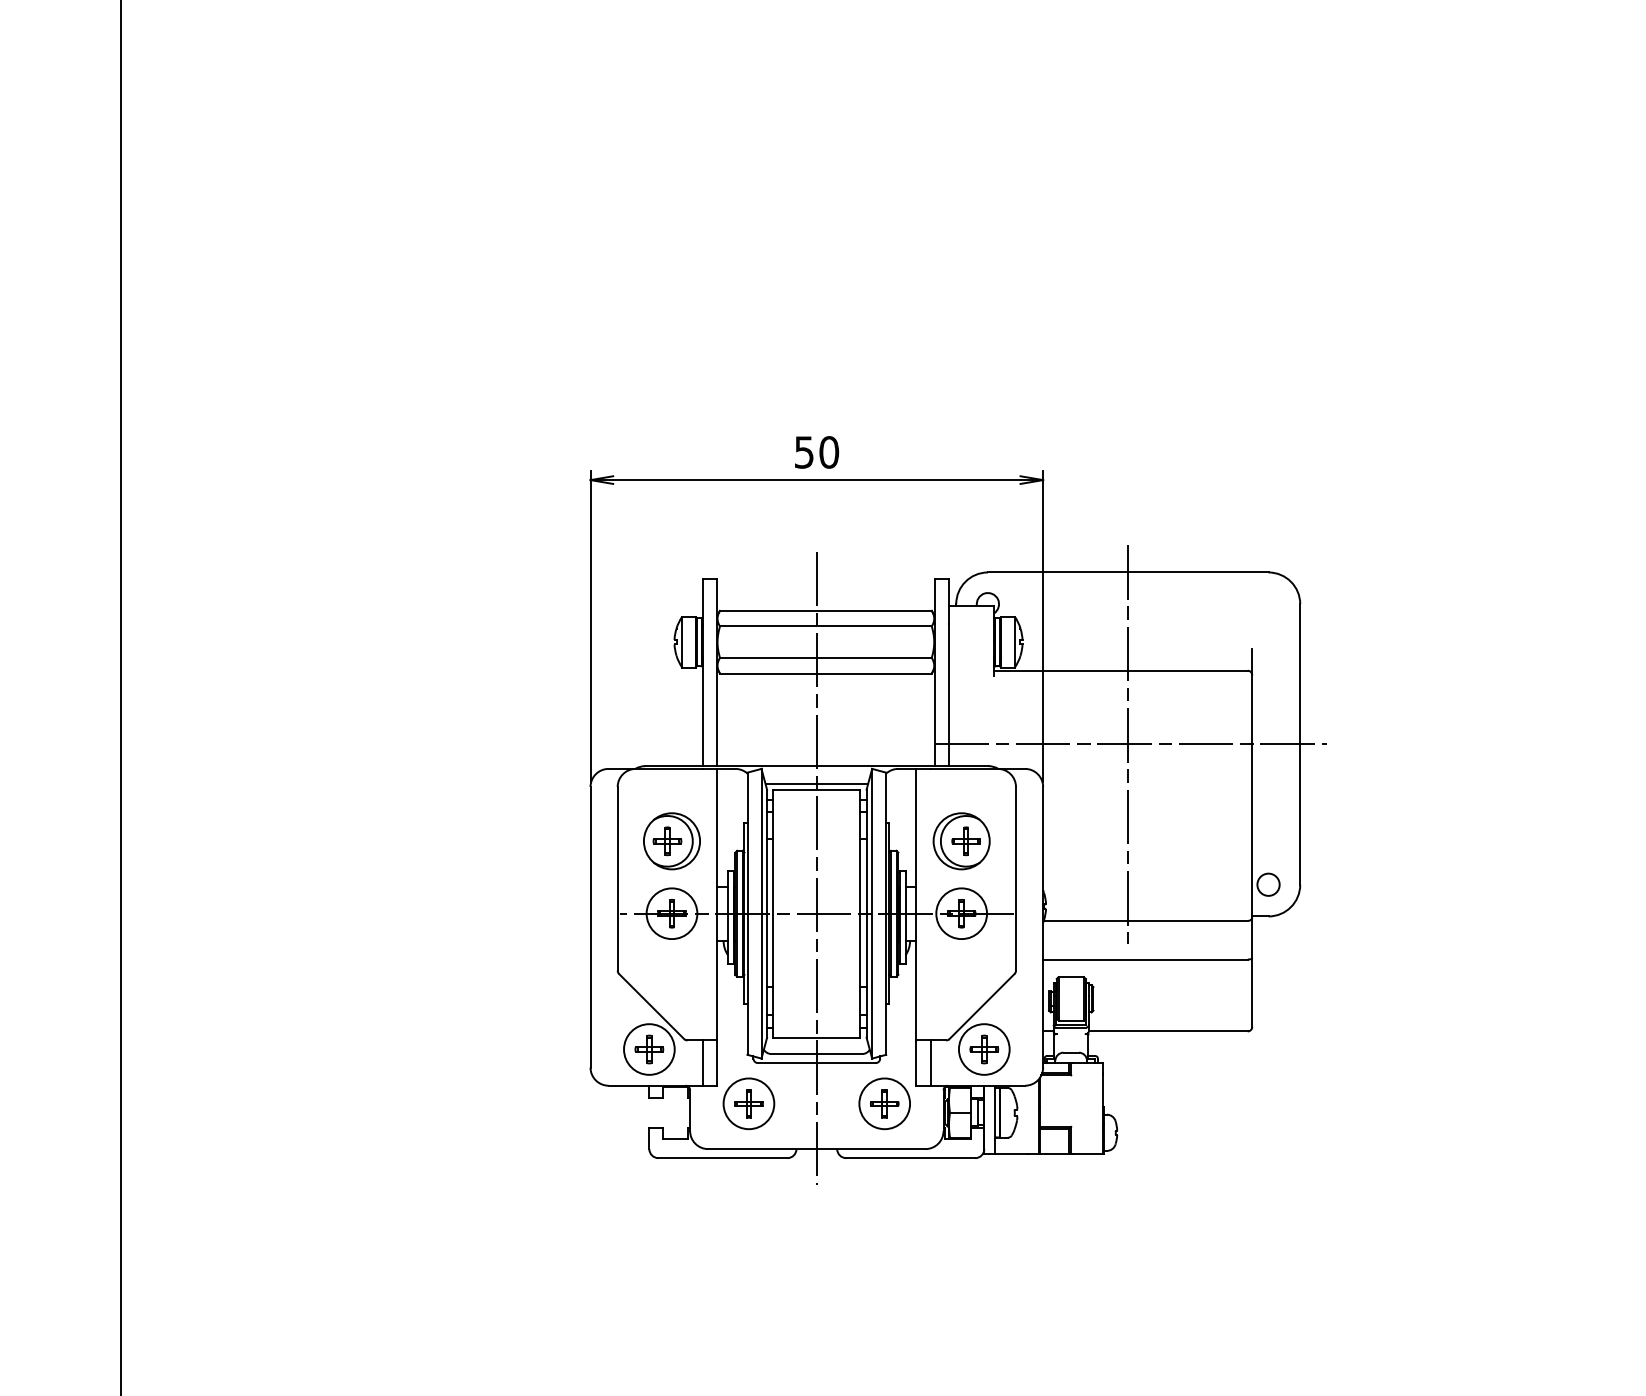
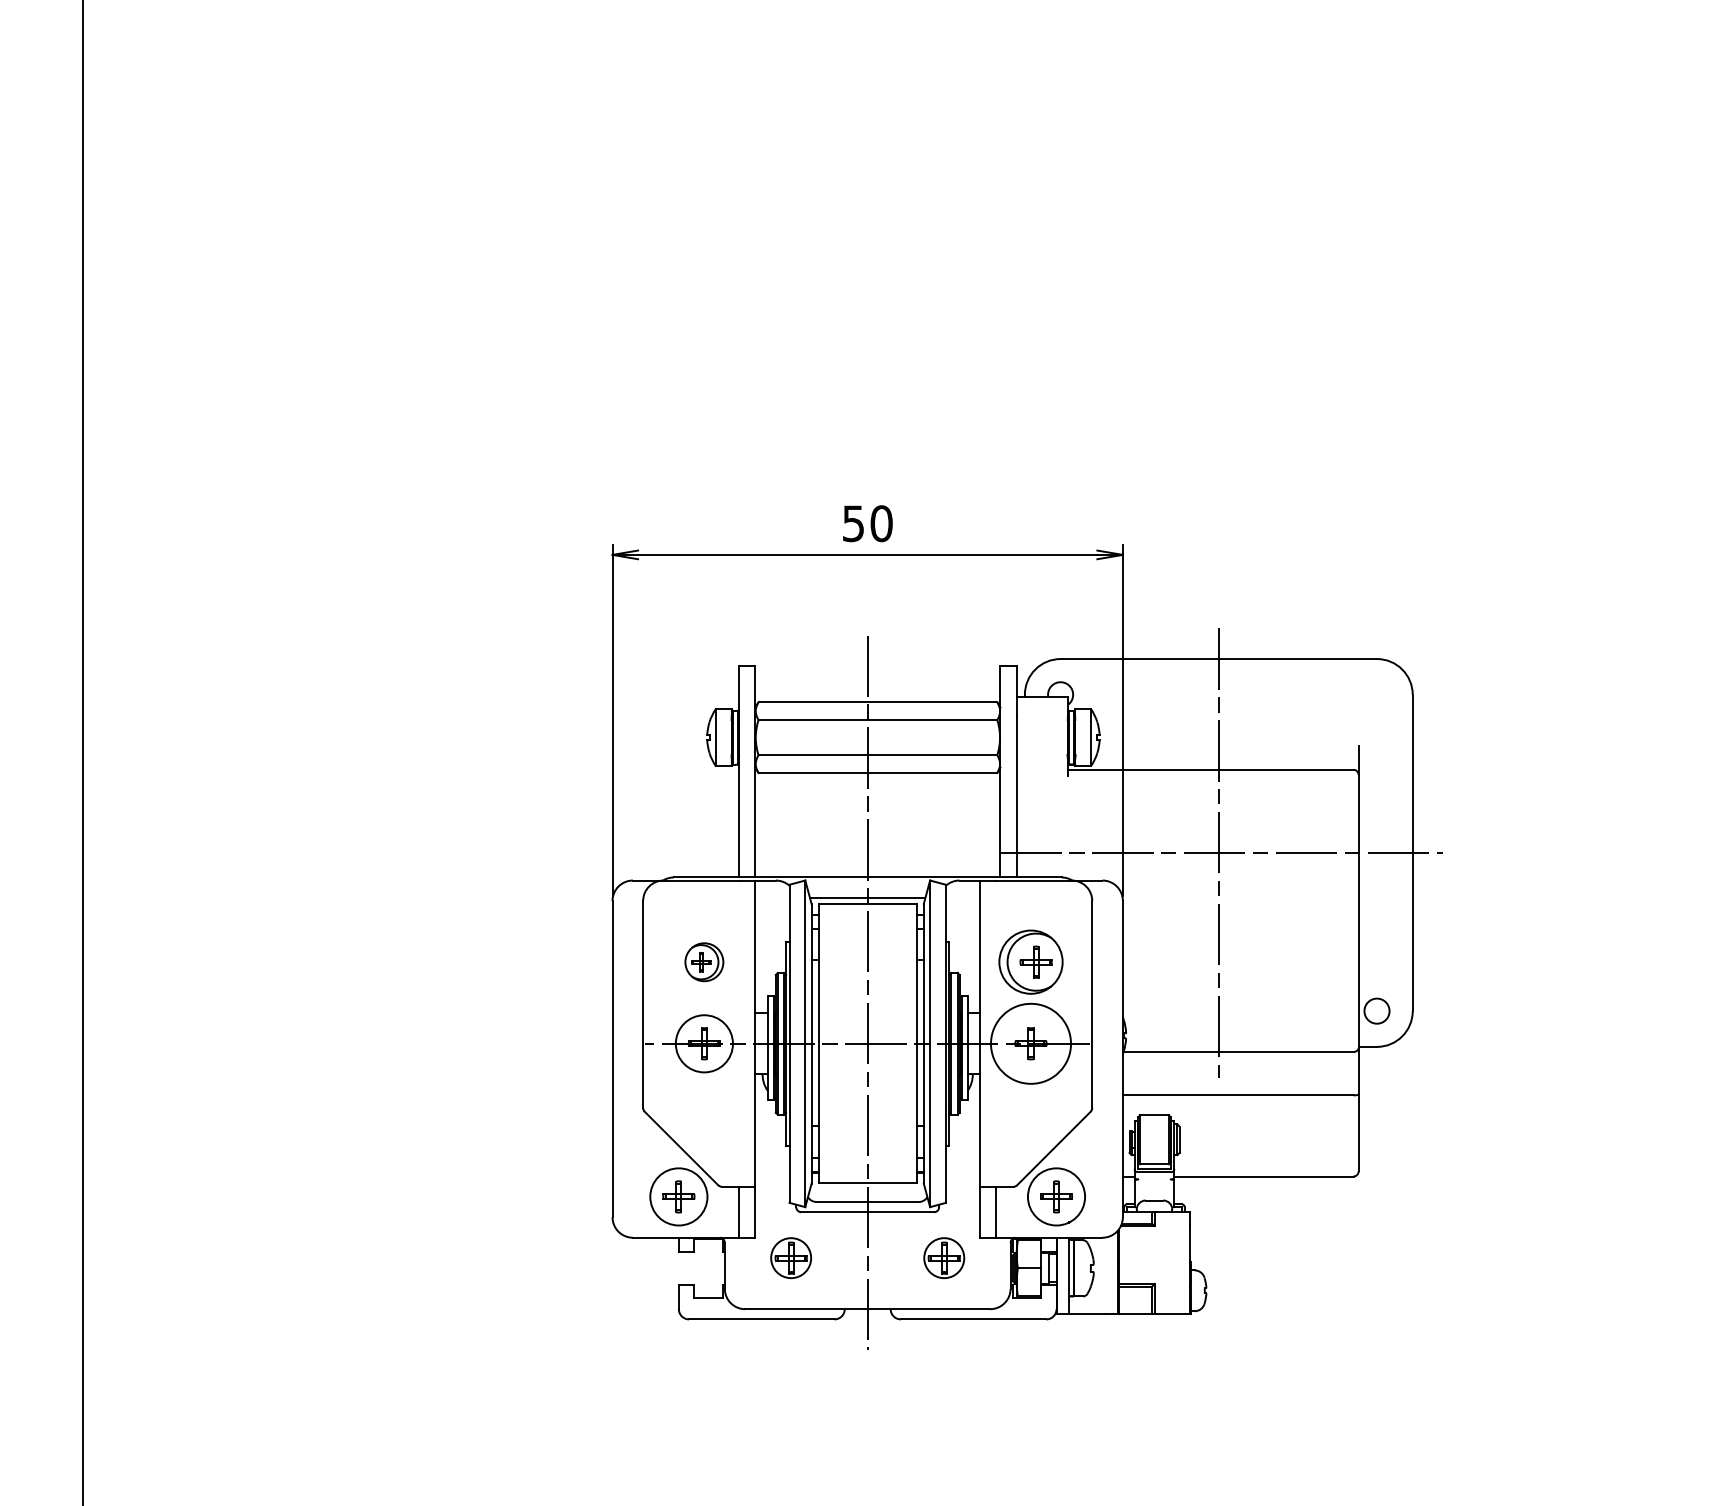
part: (671, 841) -> (703, 962), size x0.6
circle: (961, 913) -> (1030, 1043), size x1.4
circle: (748, 1103) -> (790, 1257), size x0.7
circle: (884, 1103) -> (943, 1257), size x0.7

